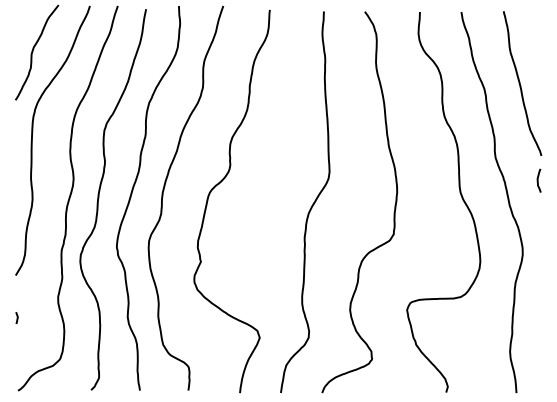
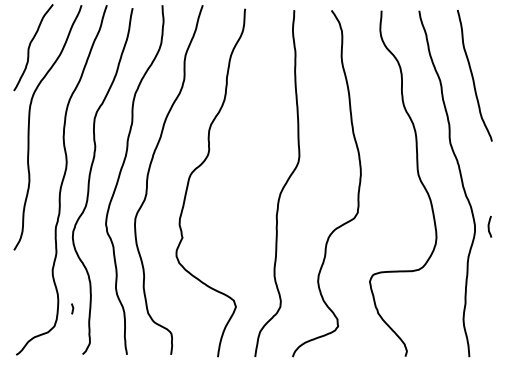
curve: (538, 180) -> (489, 226), moved
line: (16, 317) -> (72, 308), moved

